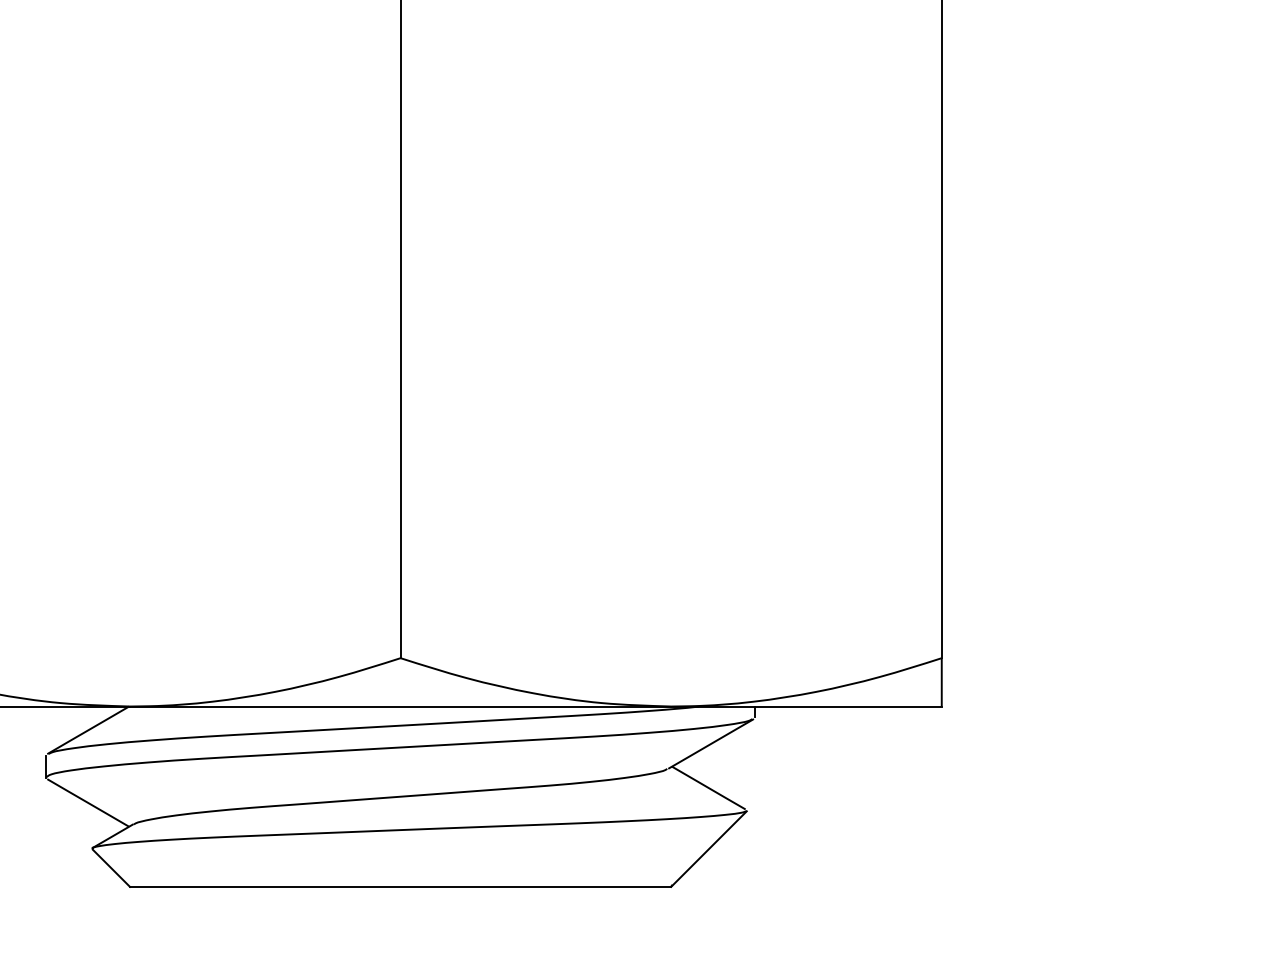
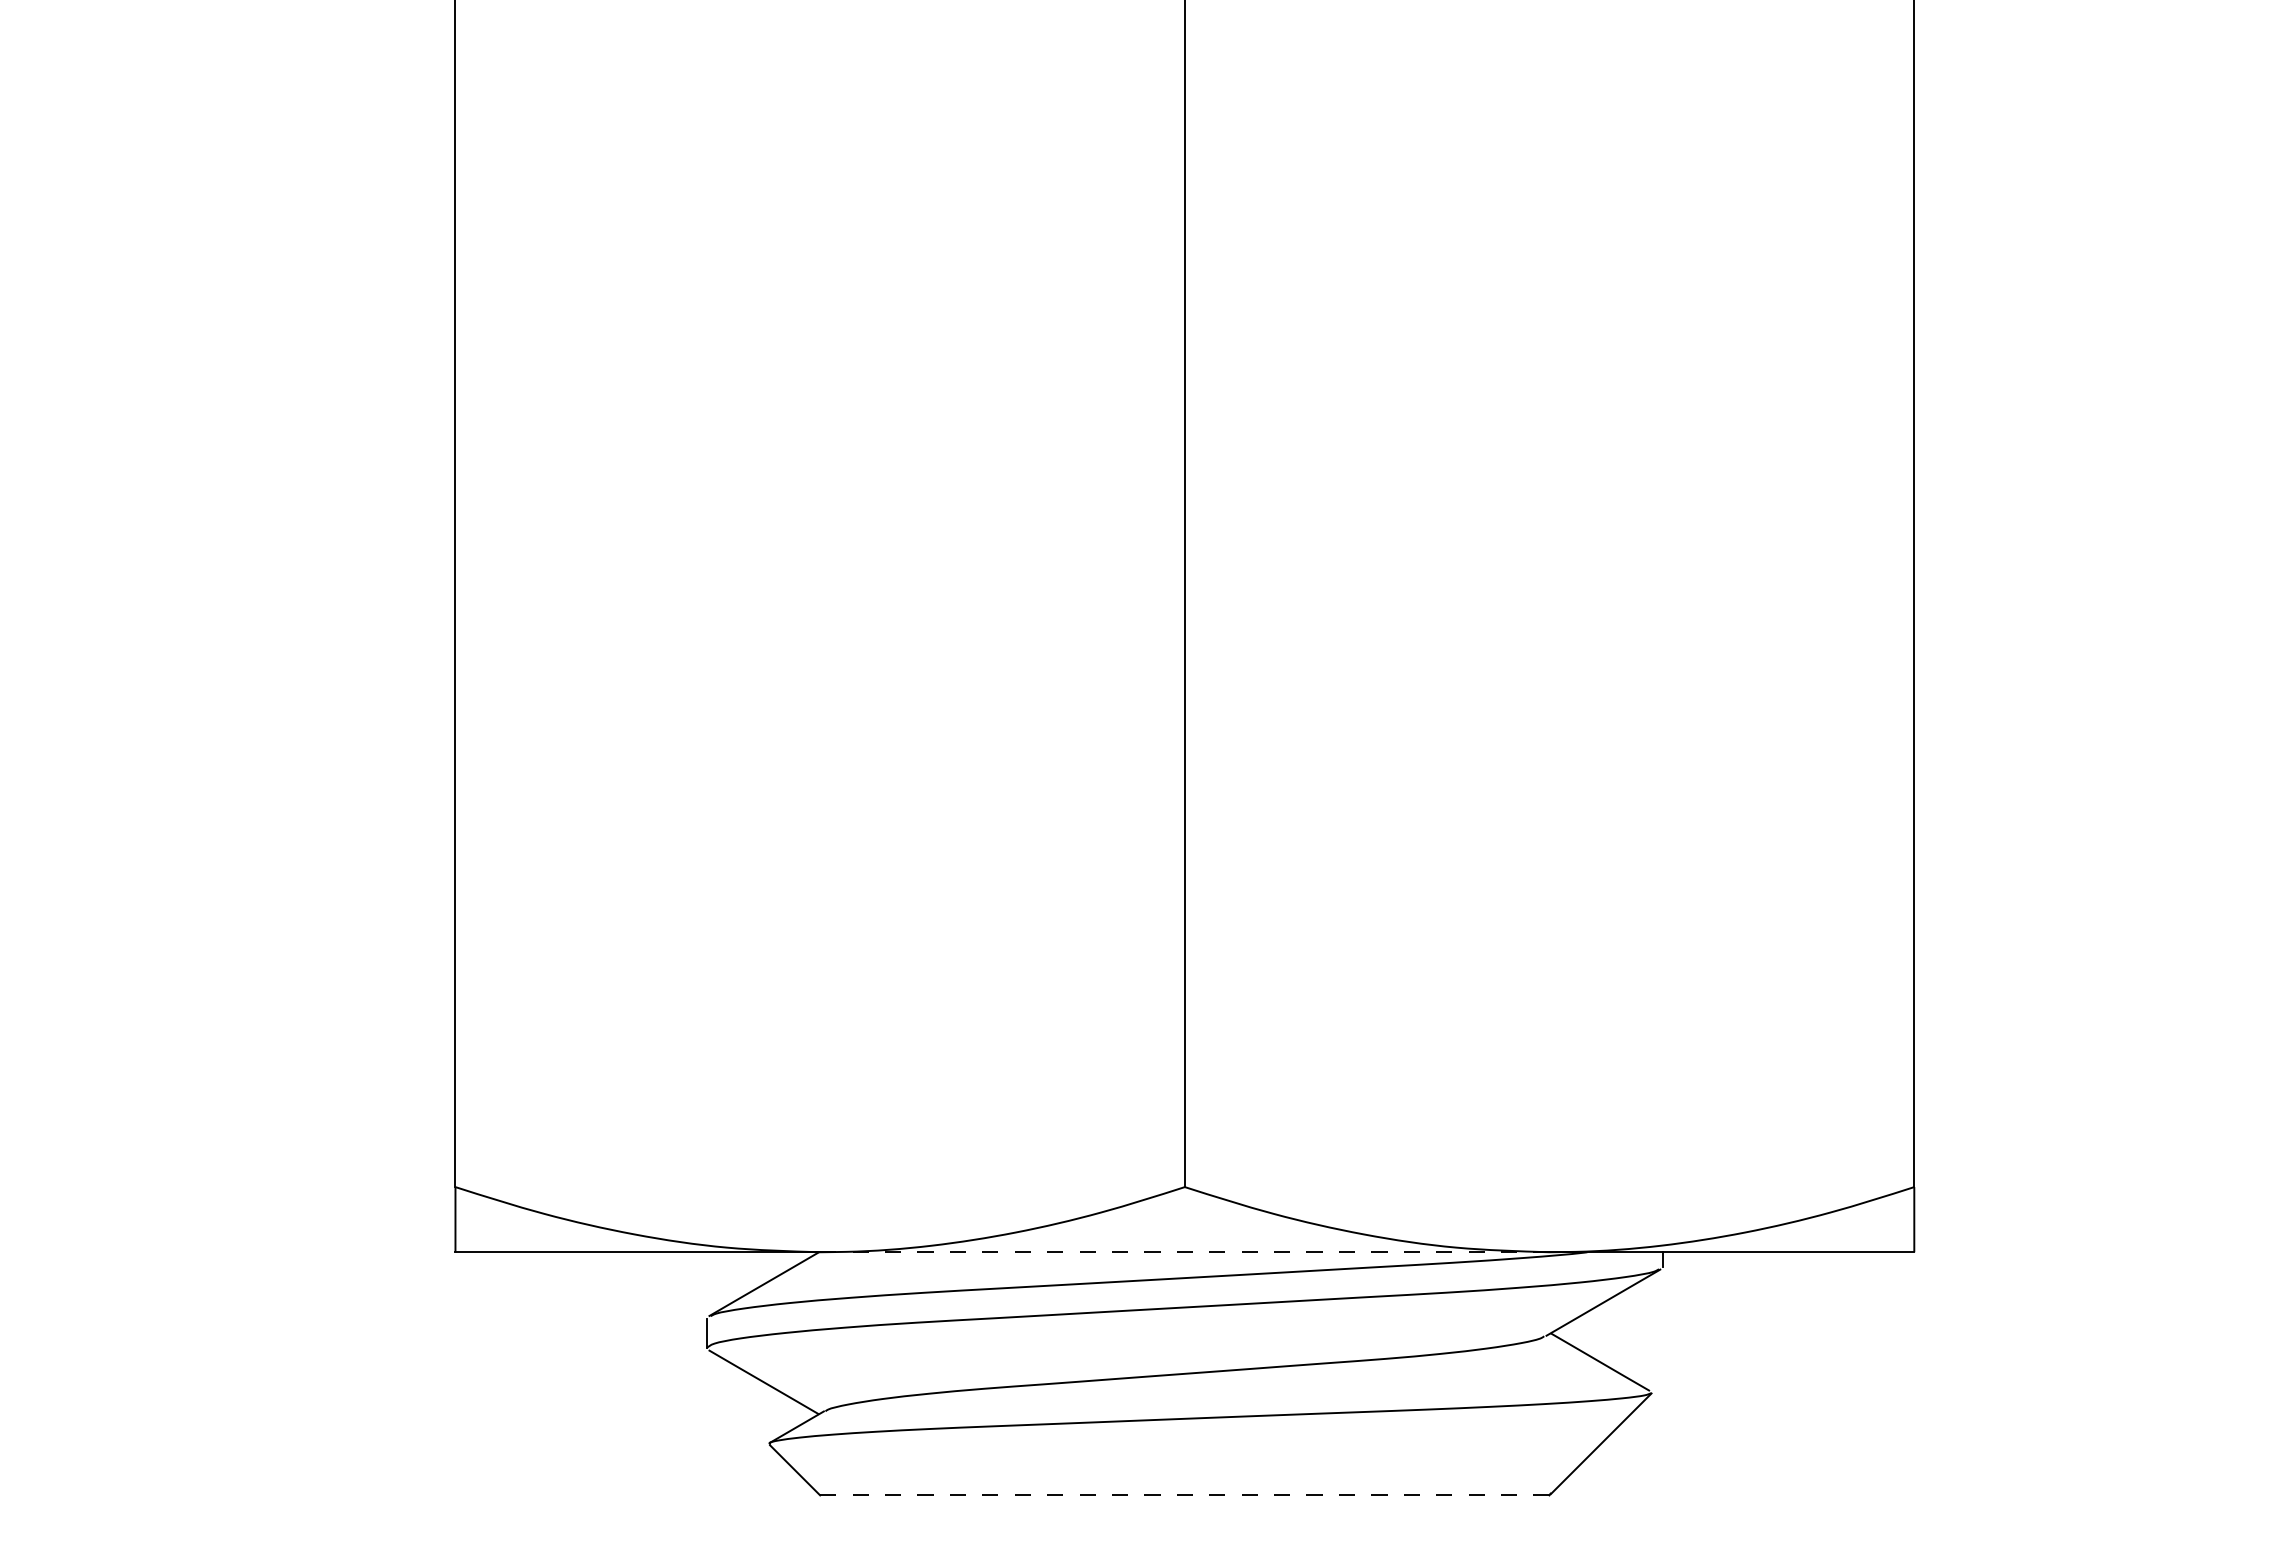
line: (400, 706) -> (1184, 1252), solid -> dashed
line: (400, 886) -> (1184, 1495), solid -> dashed

